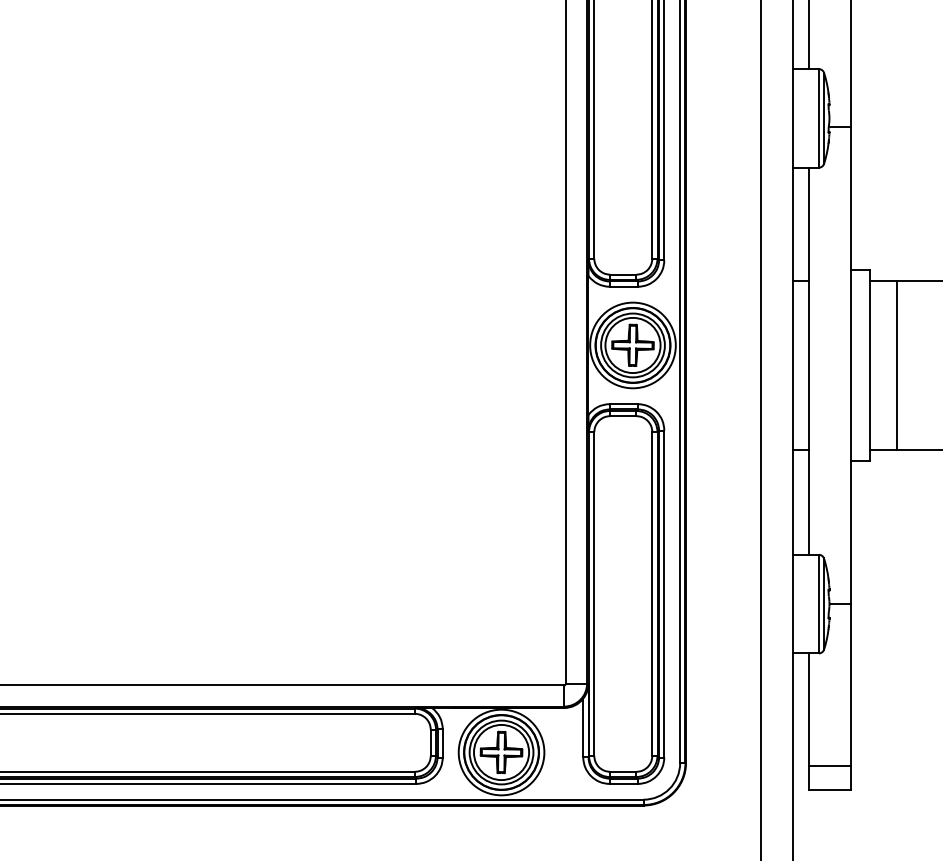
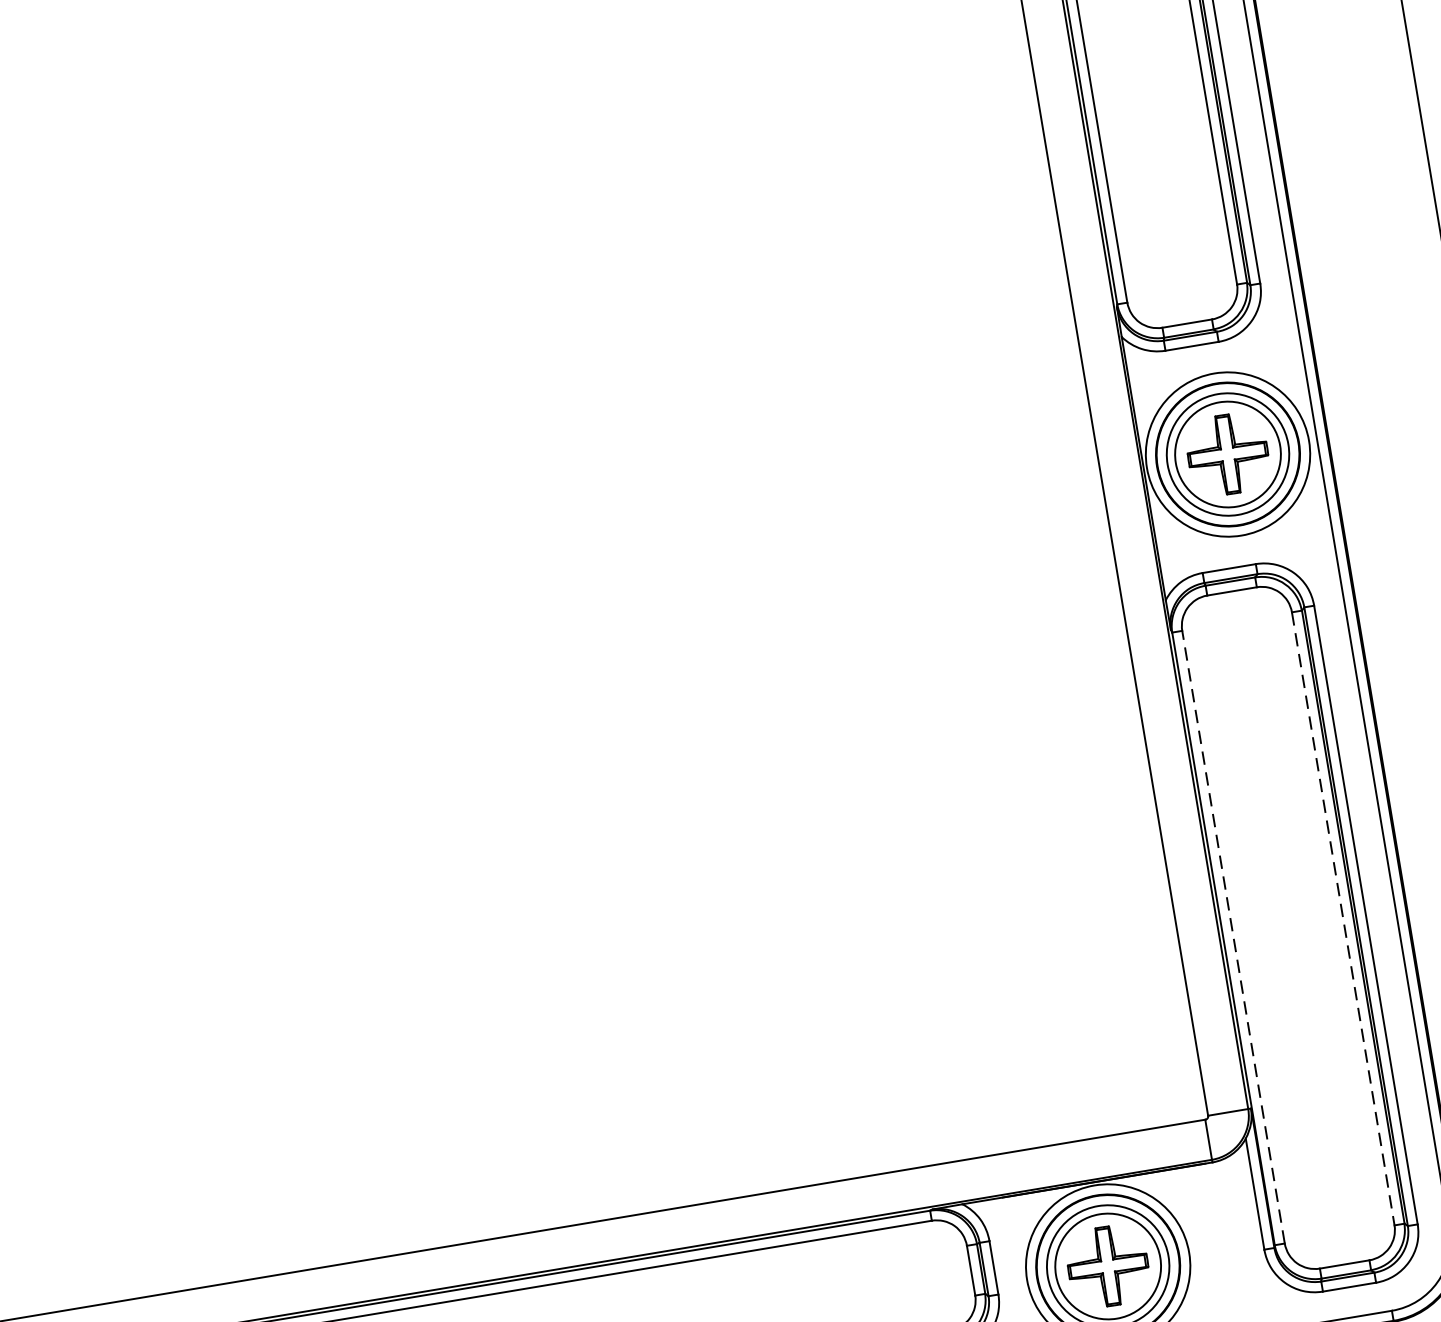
line: (594, 594) -> (1234, 938), solid -> dashed
line: (652, 594) -> (1343, 919), solid -> dashed

